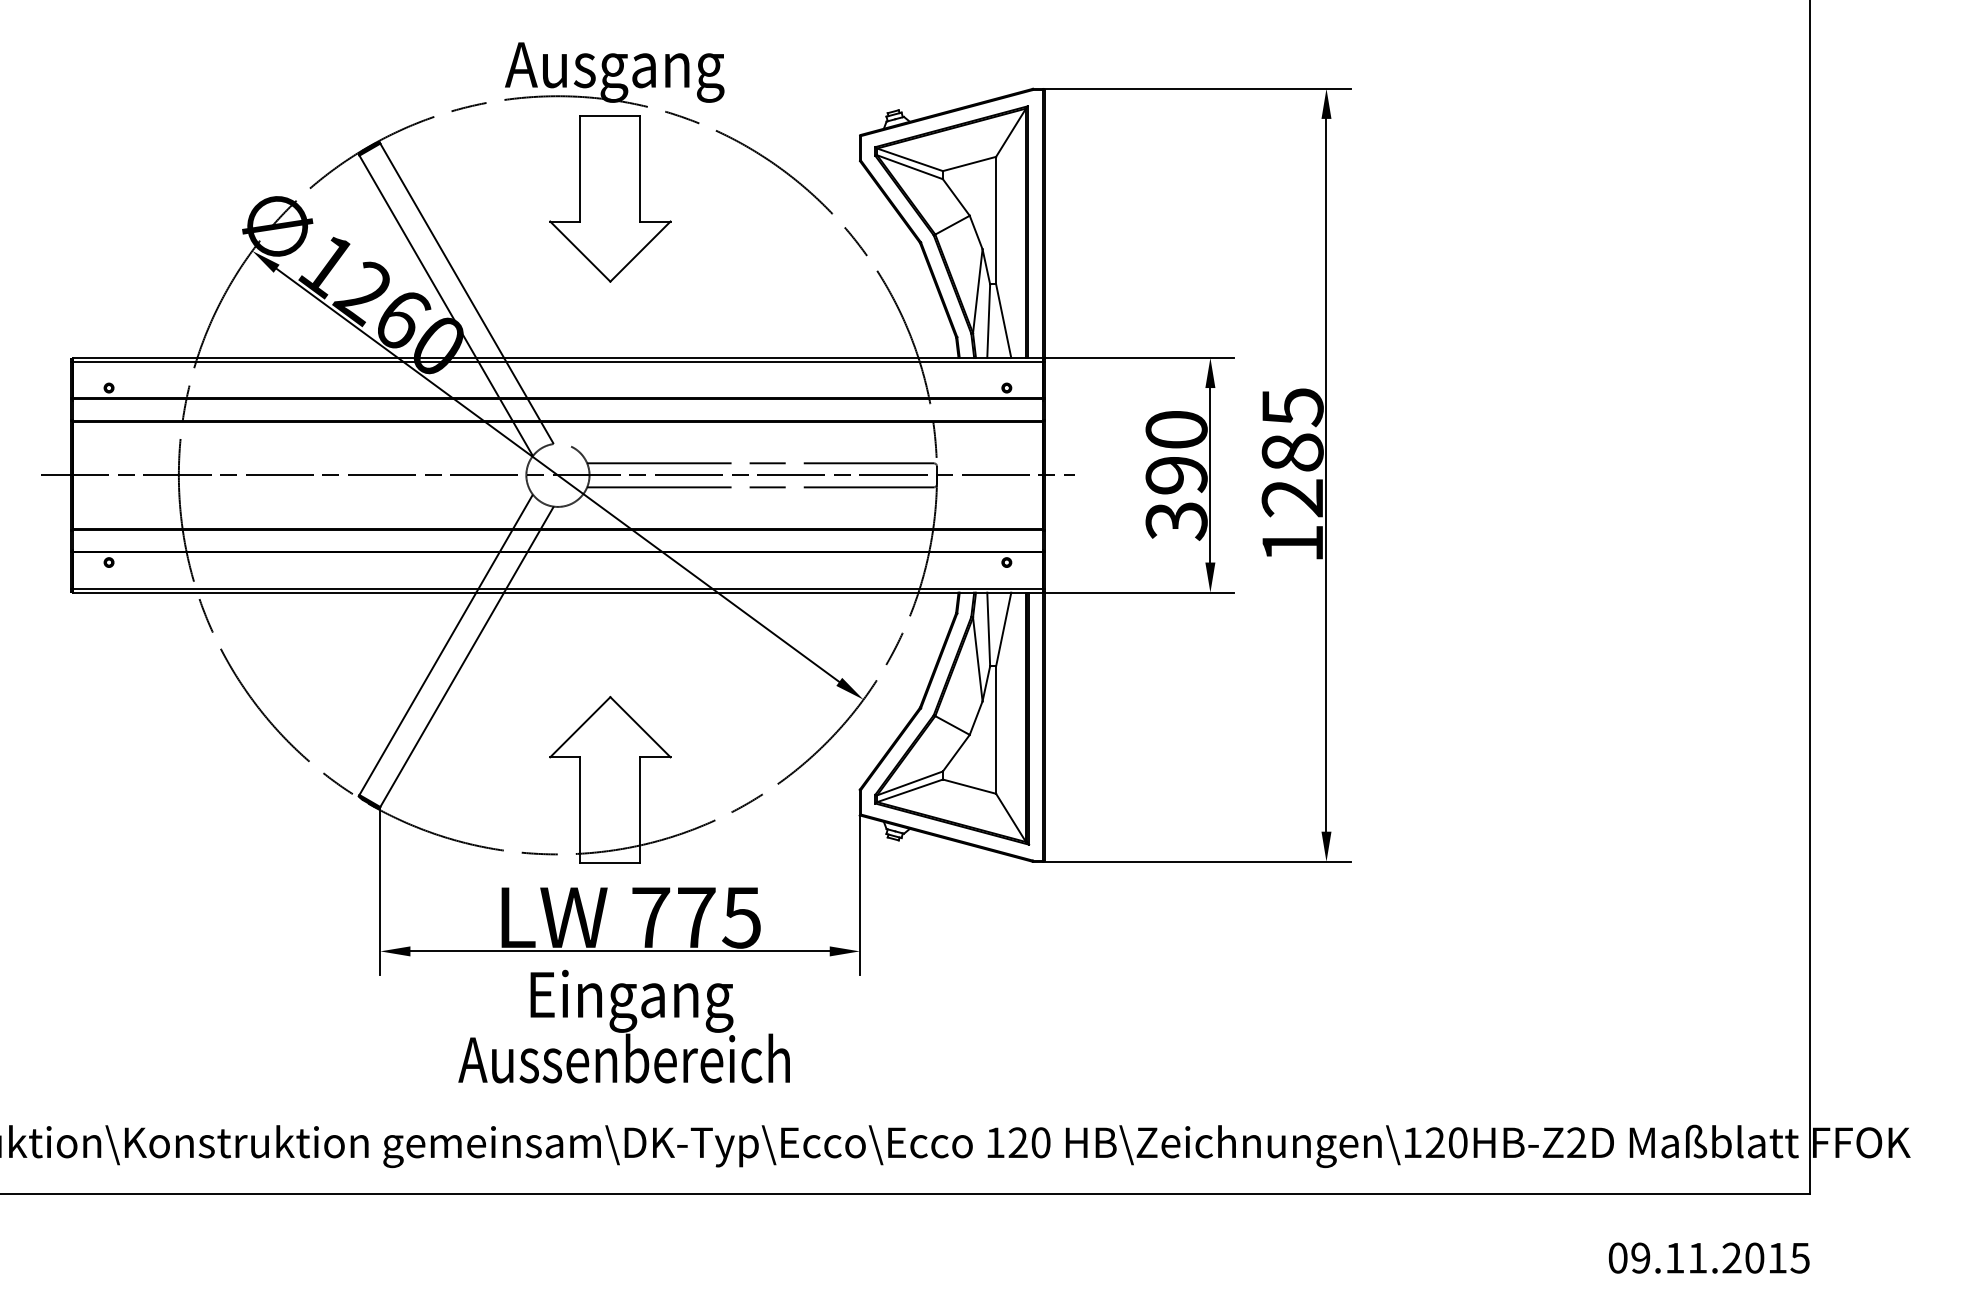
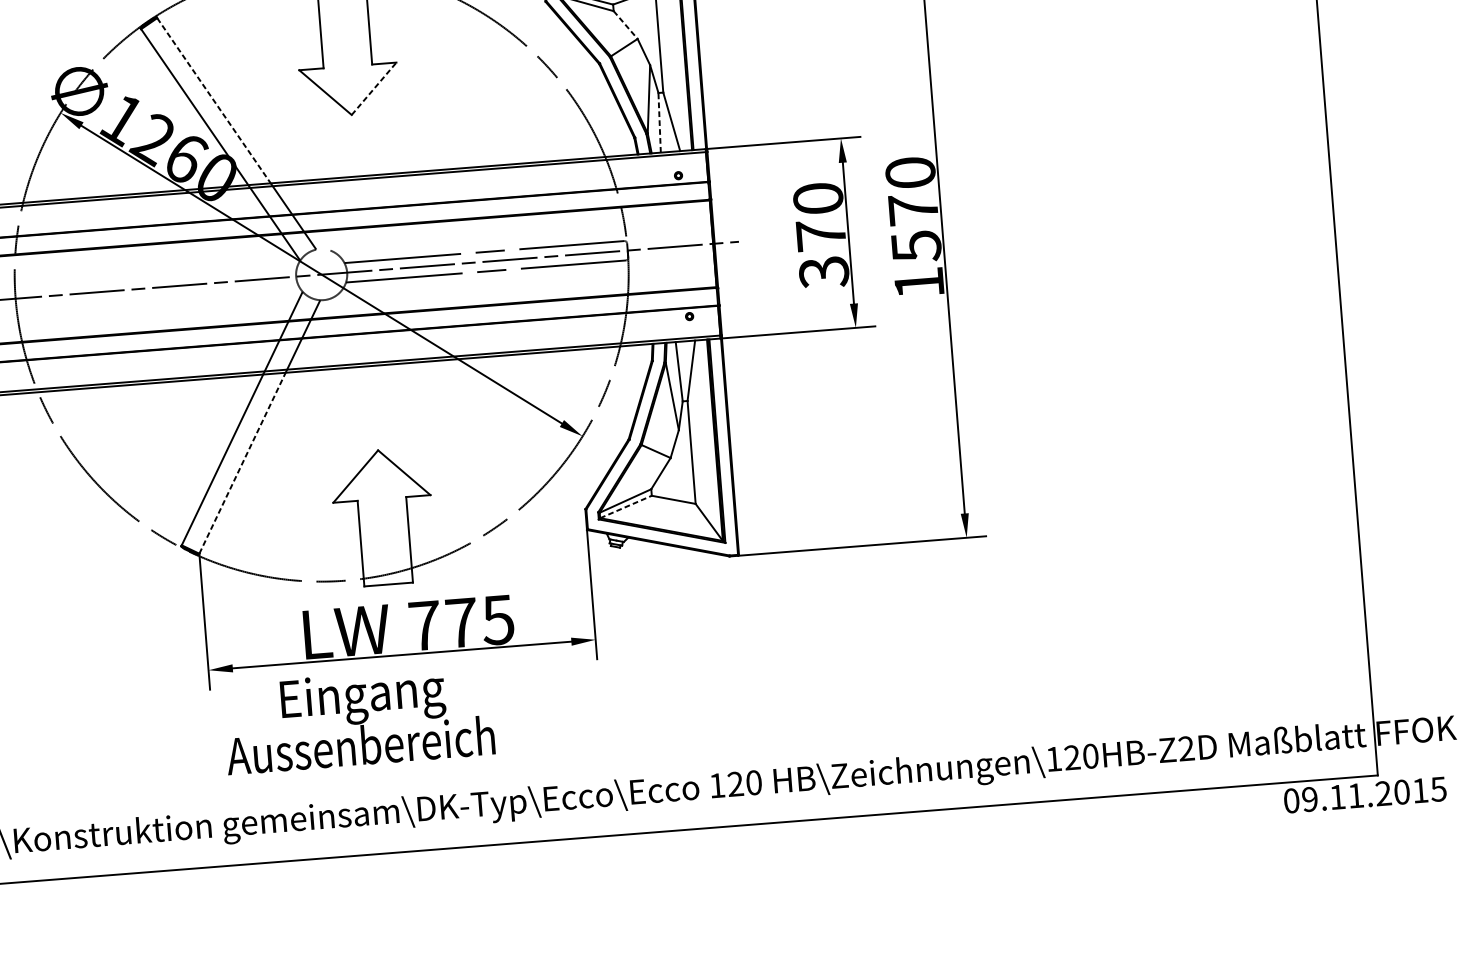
line: (956, 197) -> (625, 25), solid -> dashed
line: (442, 250) -> (214, 100), solid -> dashed
line: (640, 251) -> (374, 88), solid -> dashed
line: (988, 321) -> (659, 123), solid -> dashed
text: (1292, 453) -> (913, 210), 1285 -> 1570
text: (1176, 475) -> (821, 235), 390 -> 370
line: (442, 699) -> (242, 462), solid -> dashed
line: (910, 790) -> (626, 506), solid -> dashed
text: (623, 1026) -> (357, 719), moved
text: (1708, 1257) -> (1364, 794), moved

